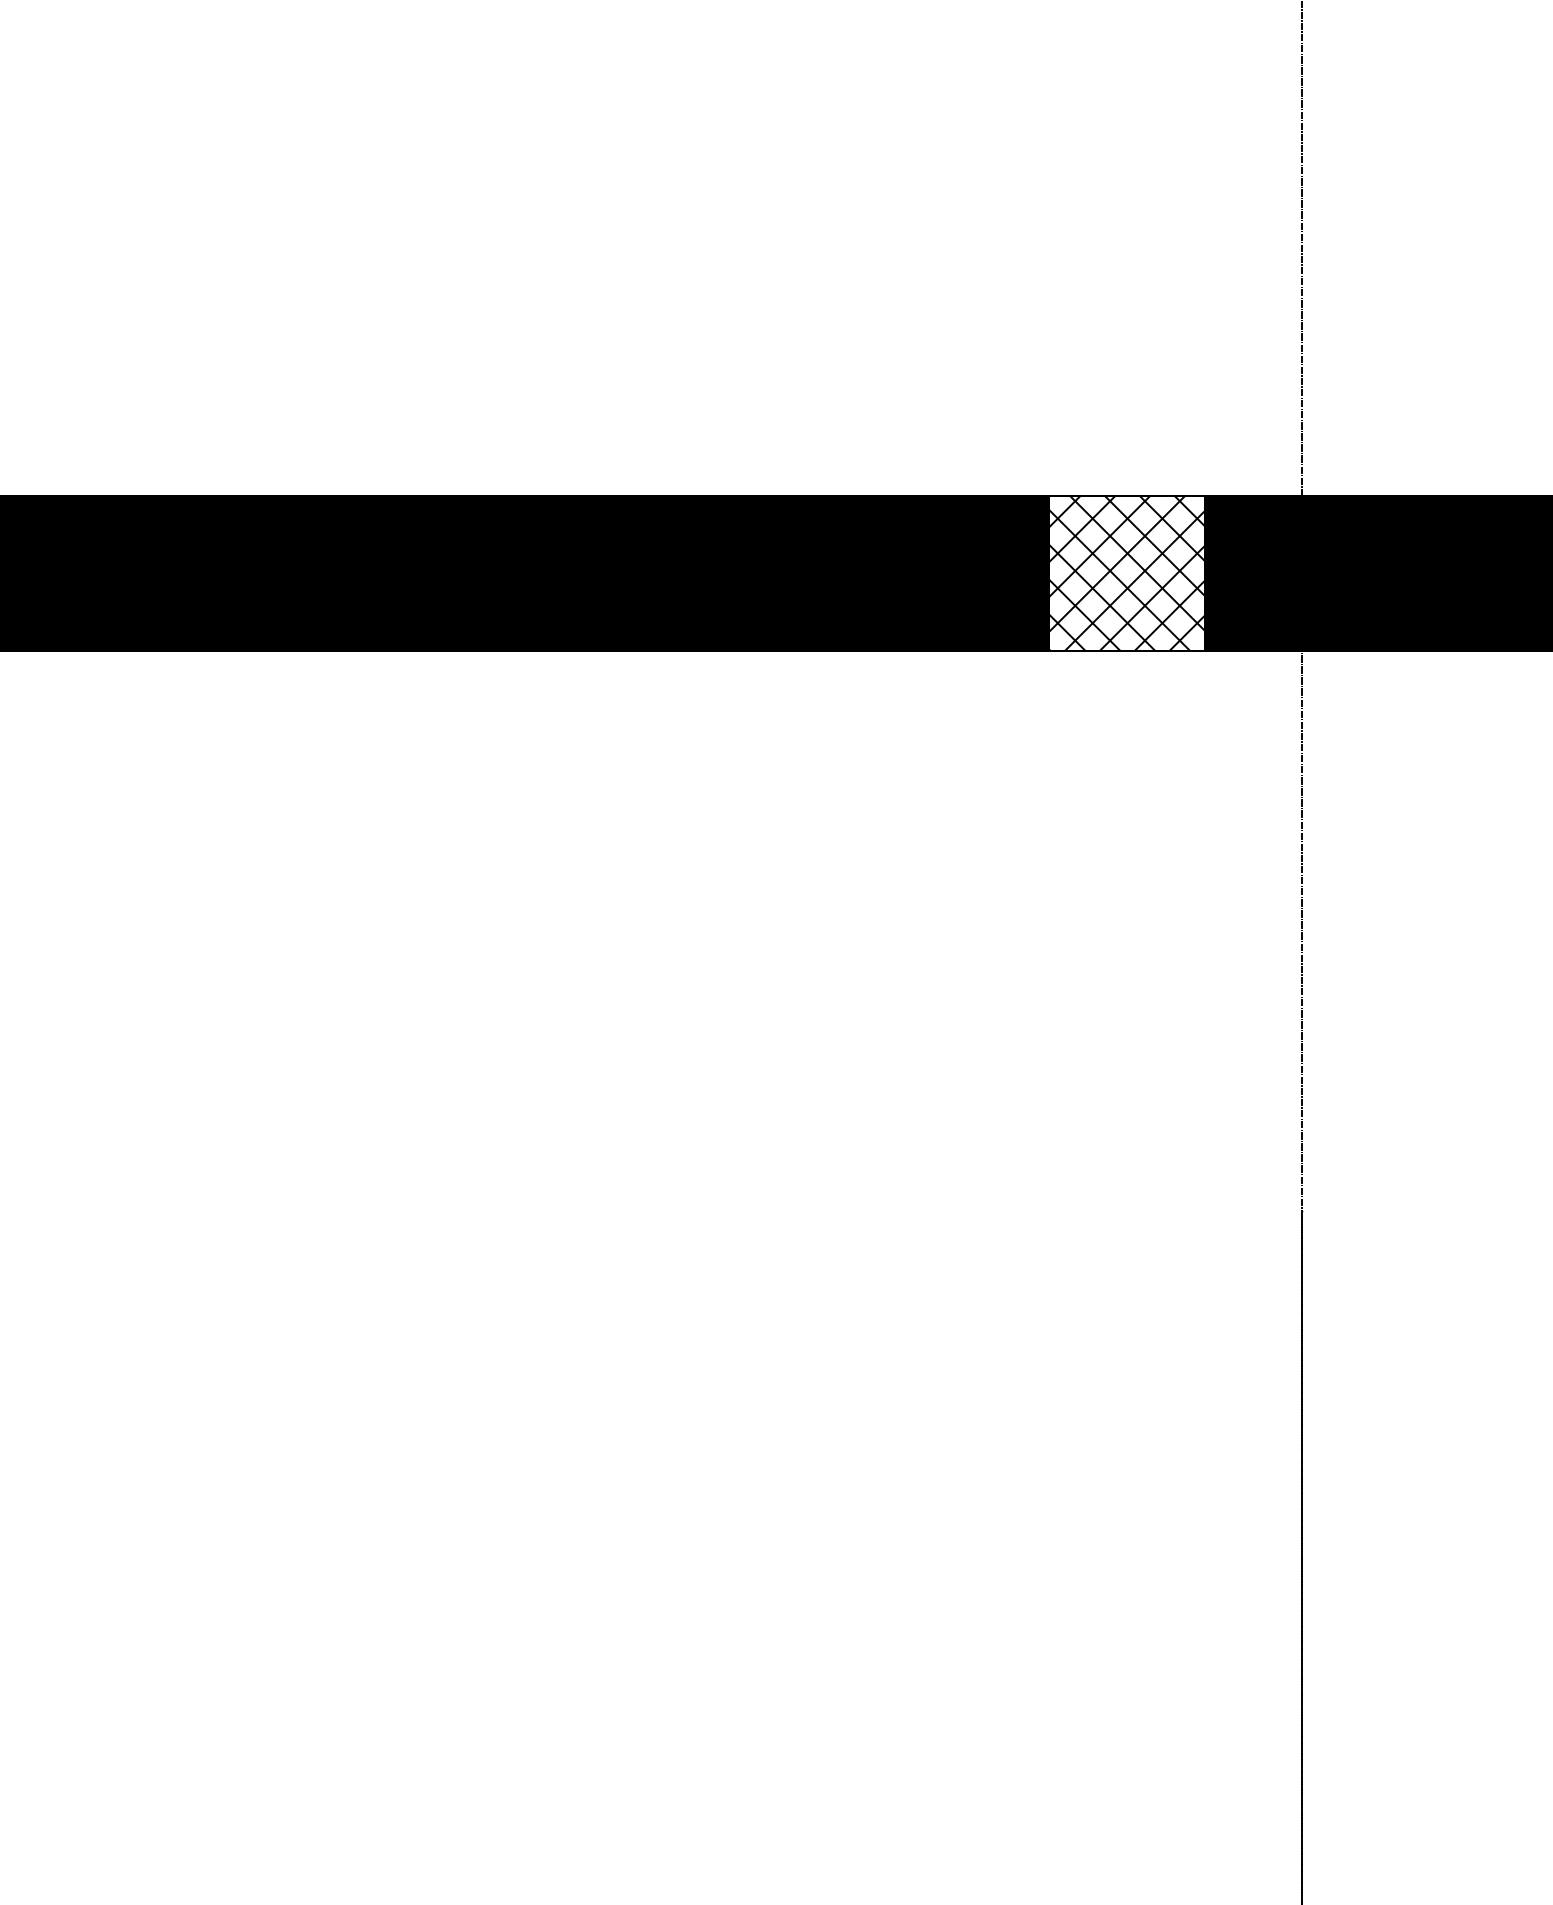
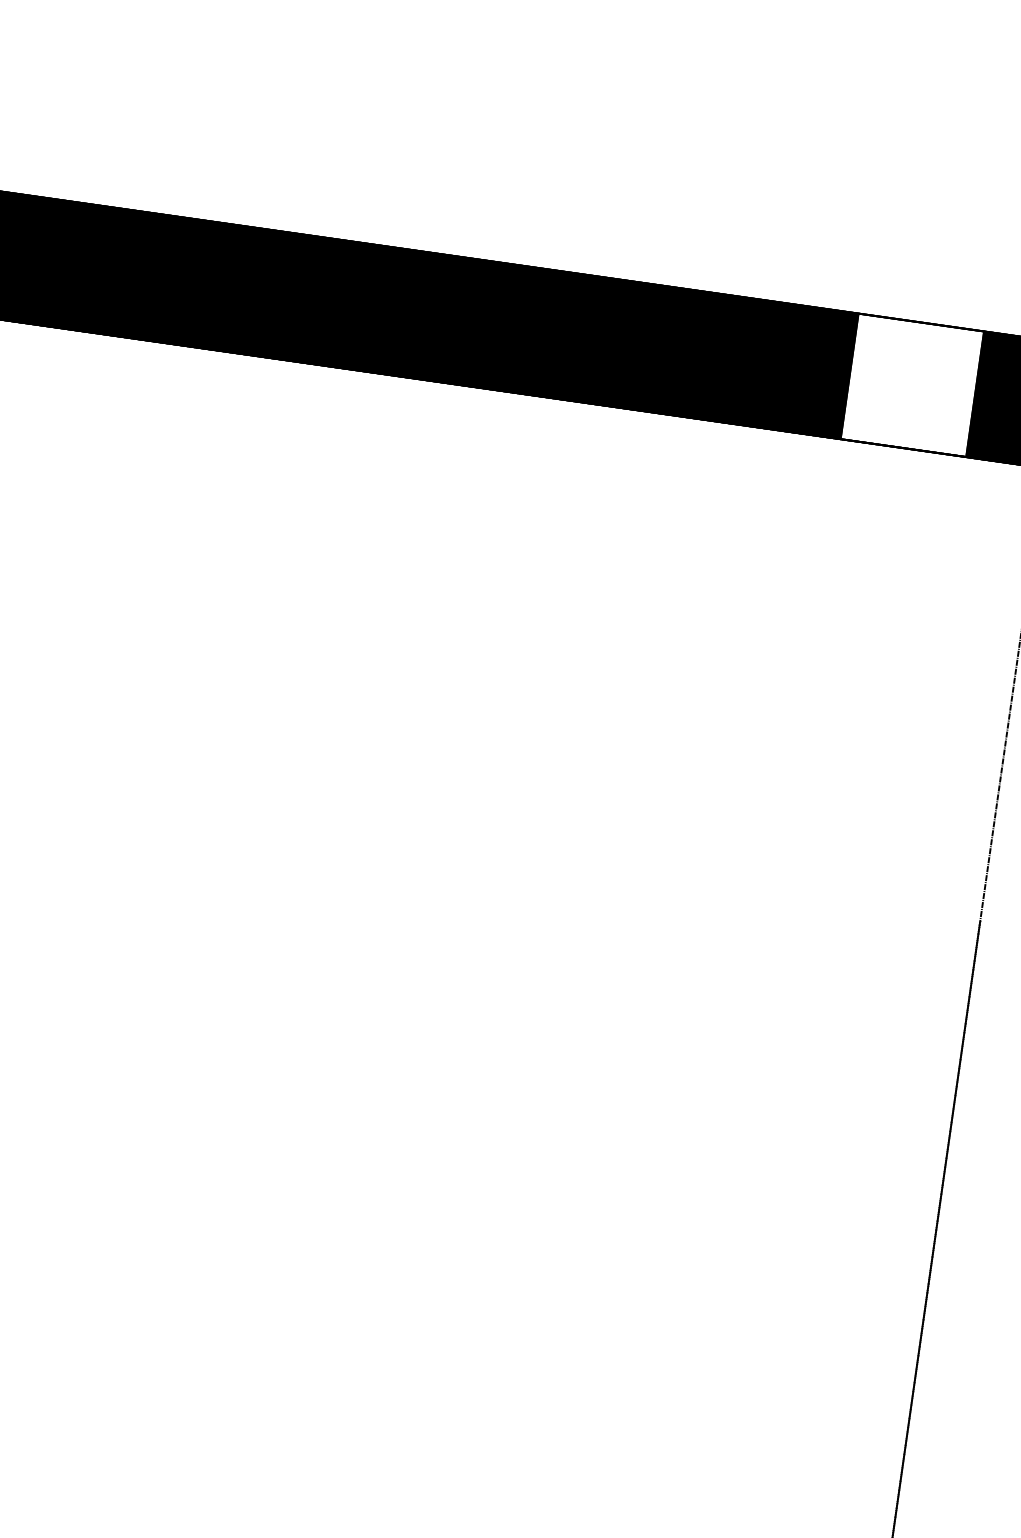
hatch: (1126, 573) -> (912, 385), removed

